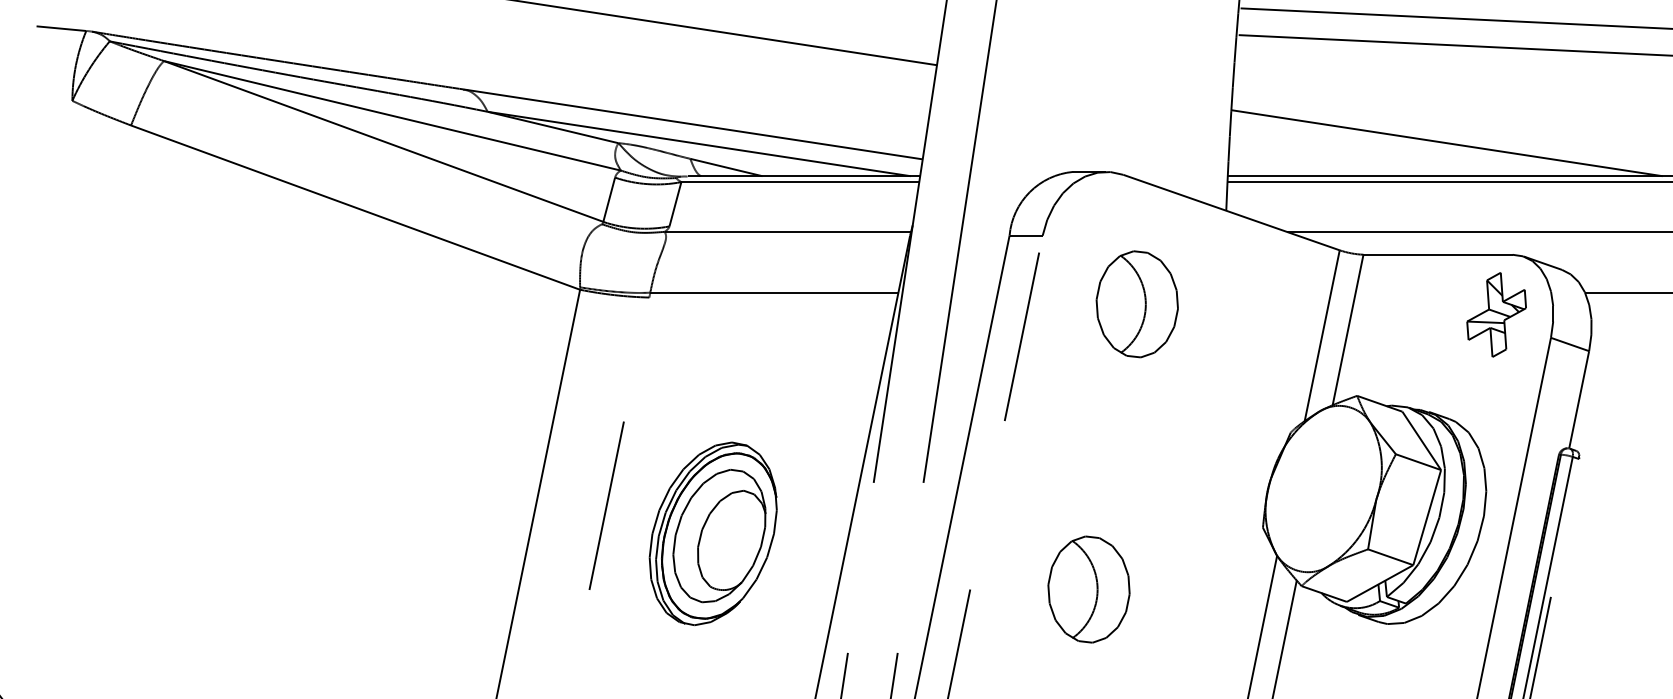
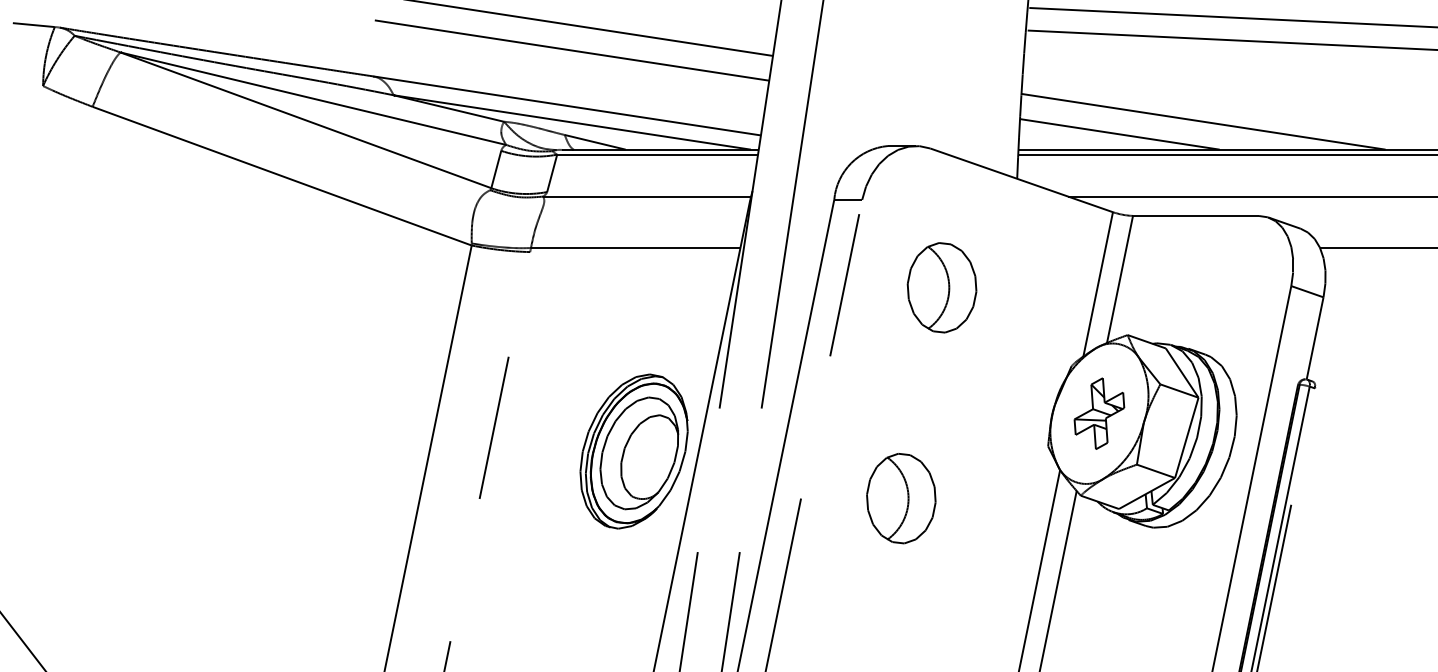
line: (698, 58) -> (571, 50), added
line: (1347, 158) -> (1119, 134), added
part: (1136, 303) -> (941, 287), moved
part: (1496, 314) -> (1099, 413), moved
part: (712, 533) -> (633, 451), moved

